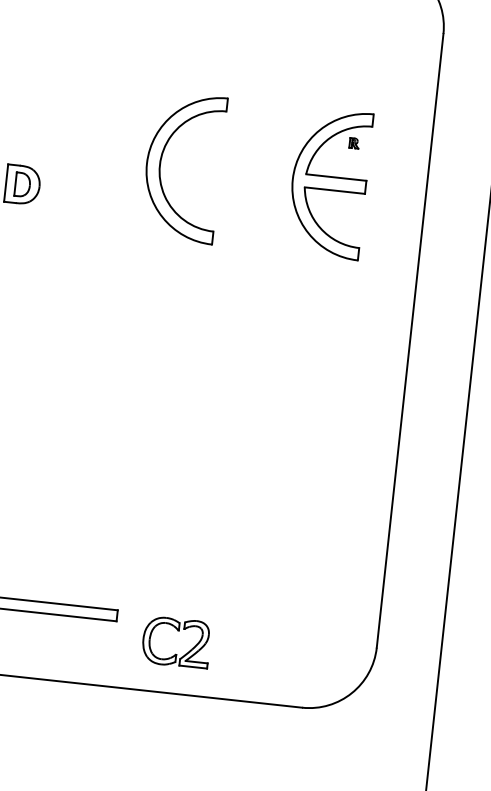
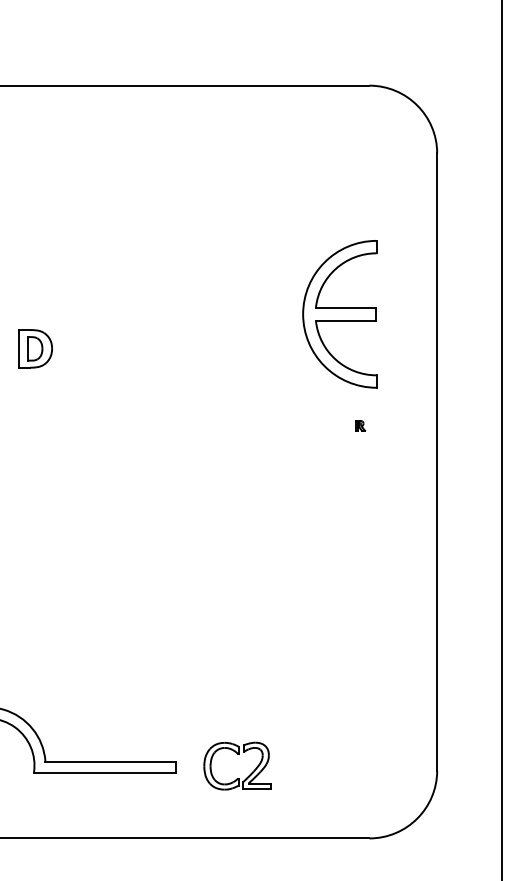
part: (354, 143) -> (360, 425), moved
part: (160, 165) -> (170, 314), removed
part: (177, 630) -> (237, 754), moved

